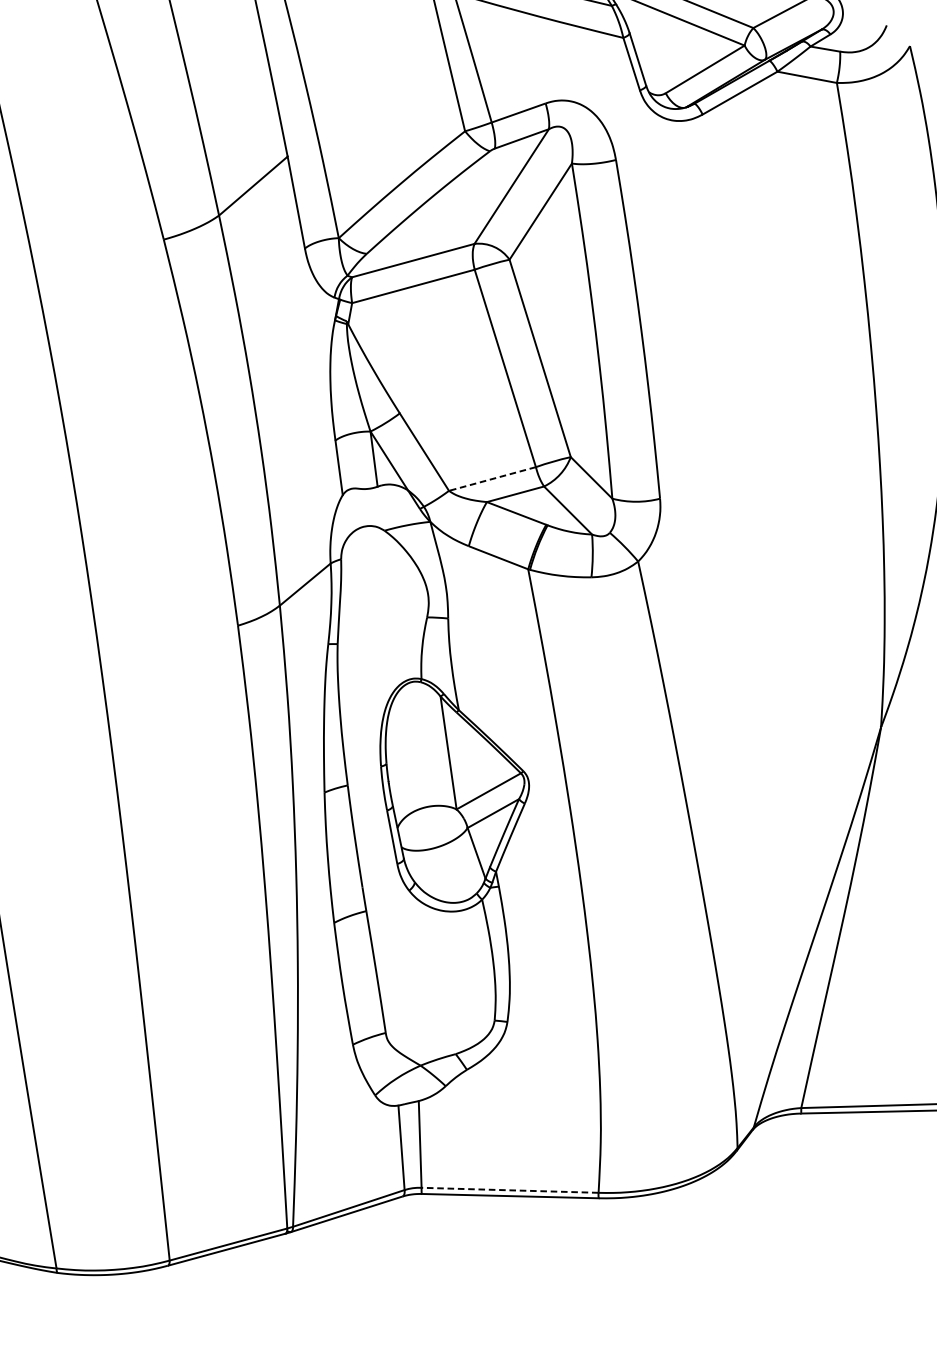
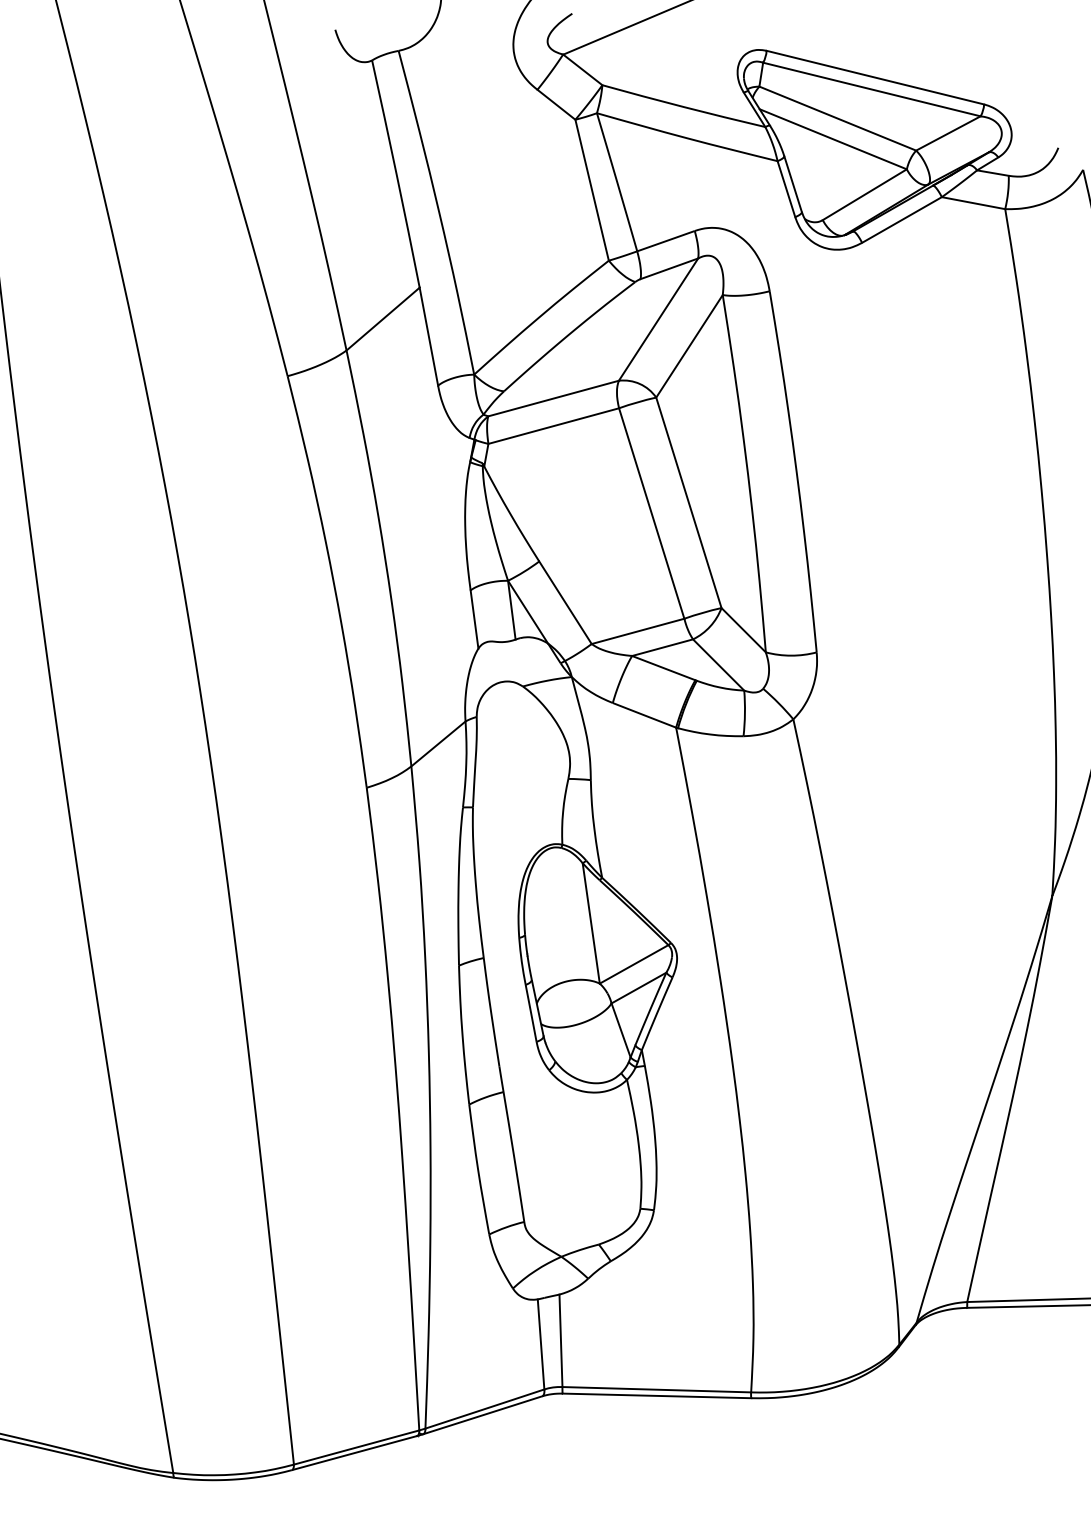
line: (491, 479) -> (637, 631), dashed -> solid
line: (509, 1190) -> (656, 1389), dashed -> solid

